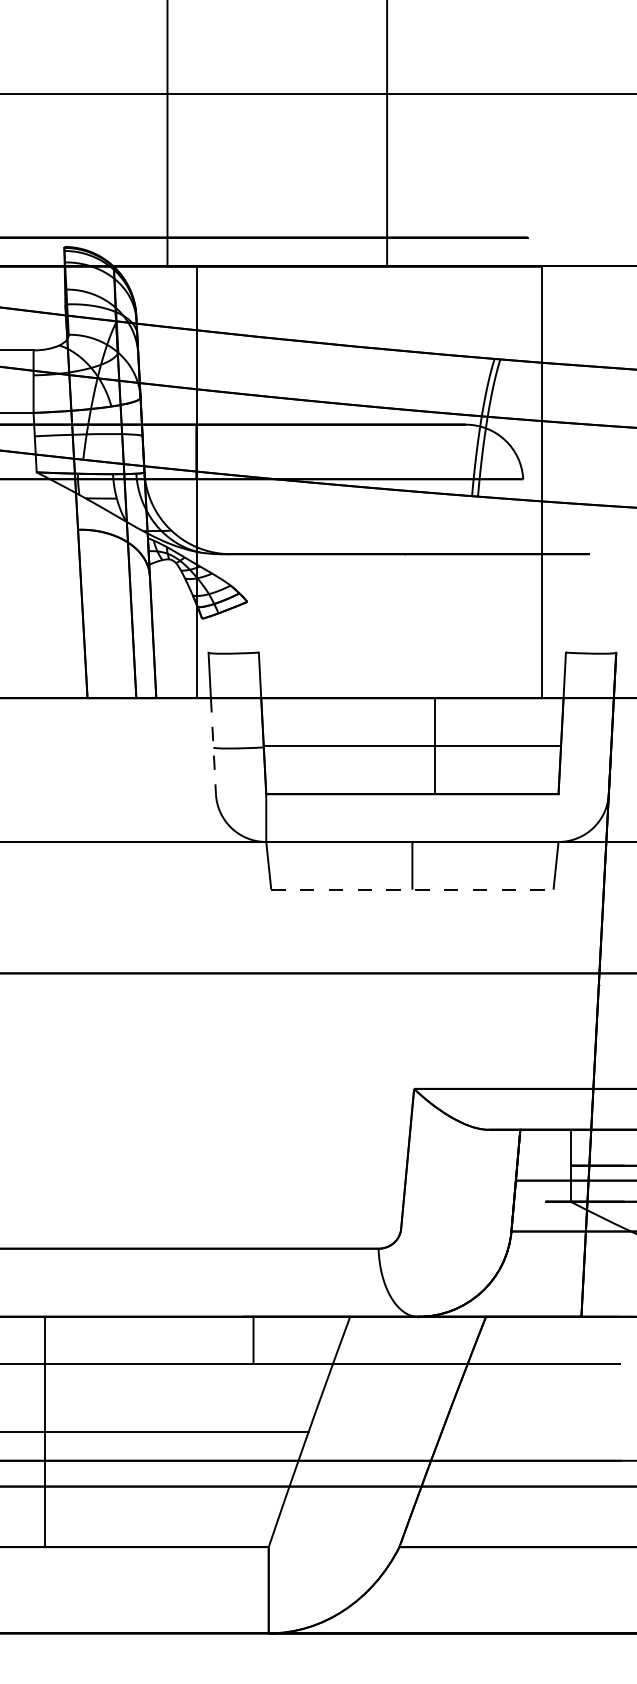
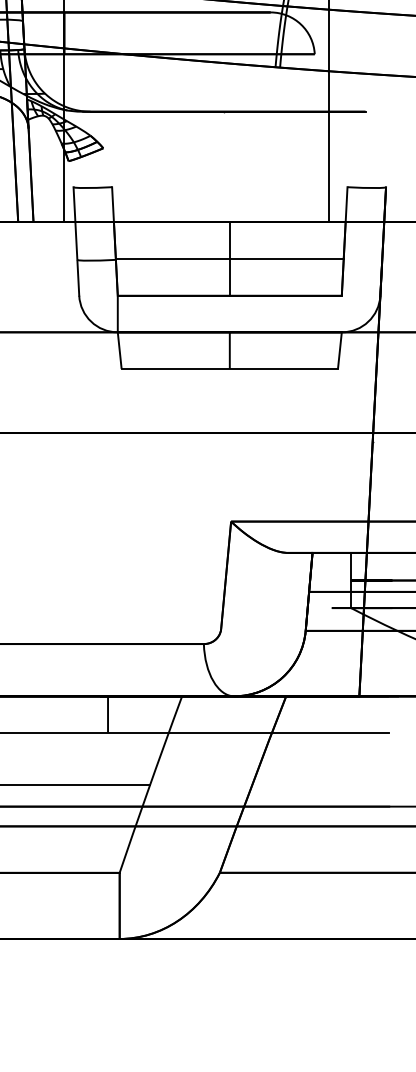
line: (213, 746) -> (77, 259), dashed -> solid
line: (435, 746) -> (229, 259), moved
line: (412, 889) -> (229, 368), dashed -> solid

